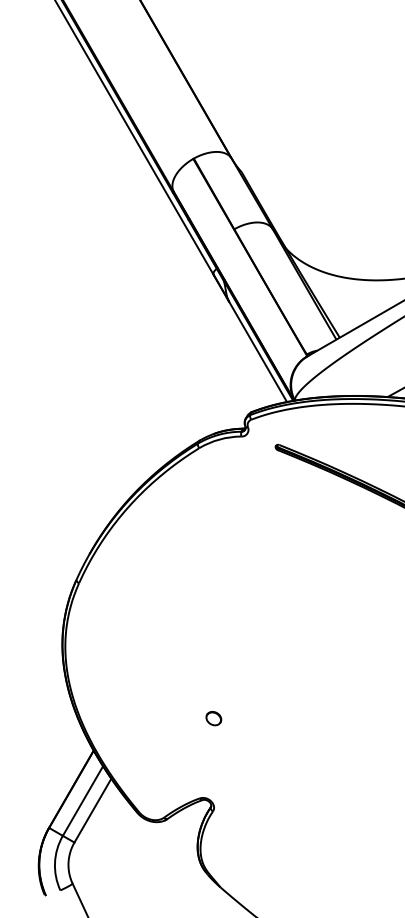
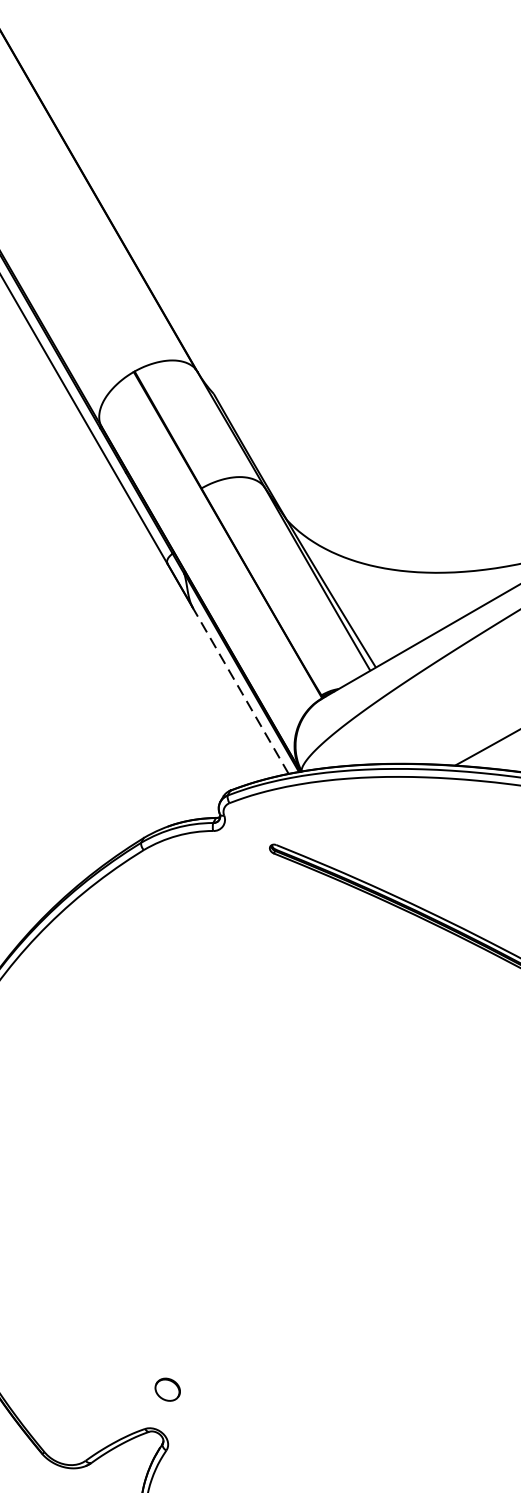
line: (258, 351) -> (241, 690), solid -> dashed
part: (213, 718) -> (167, 1389), moved

